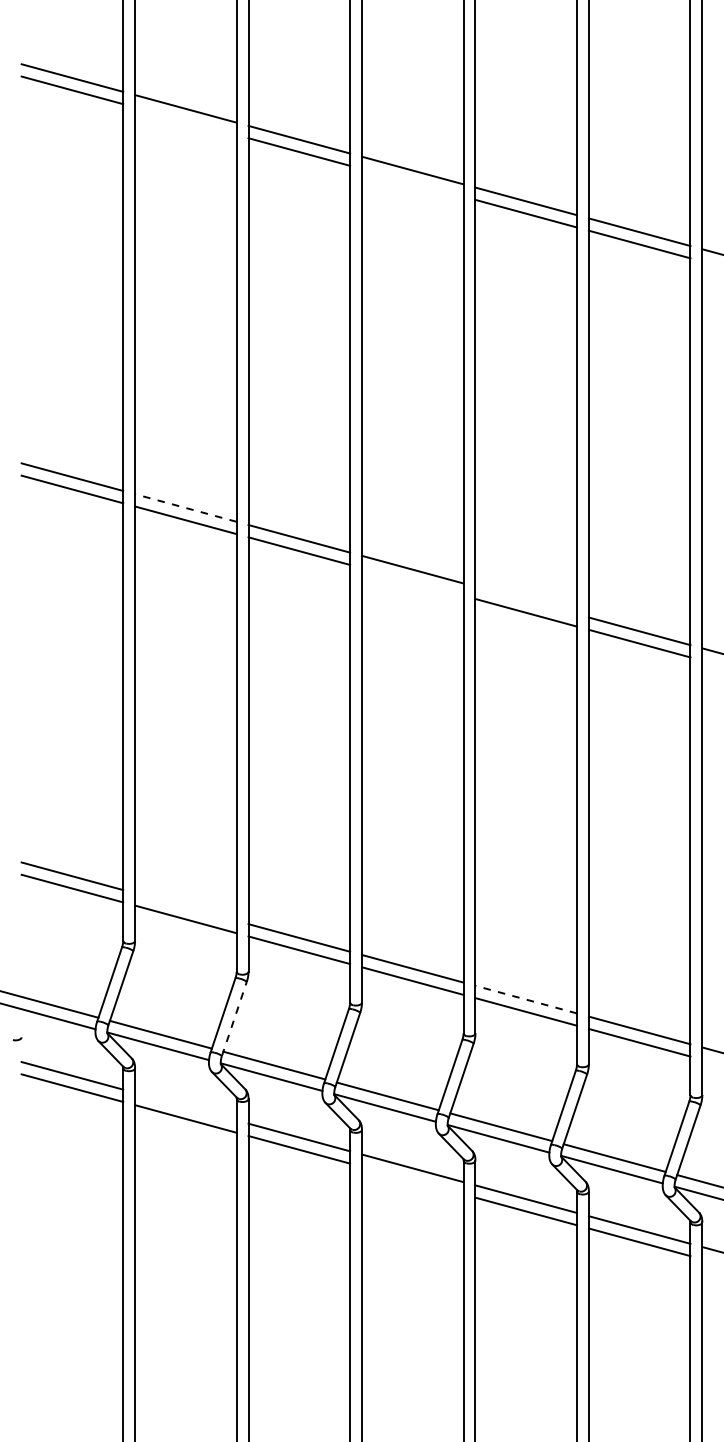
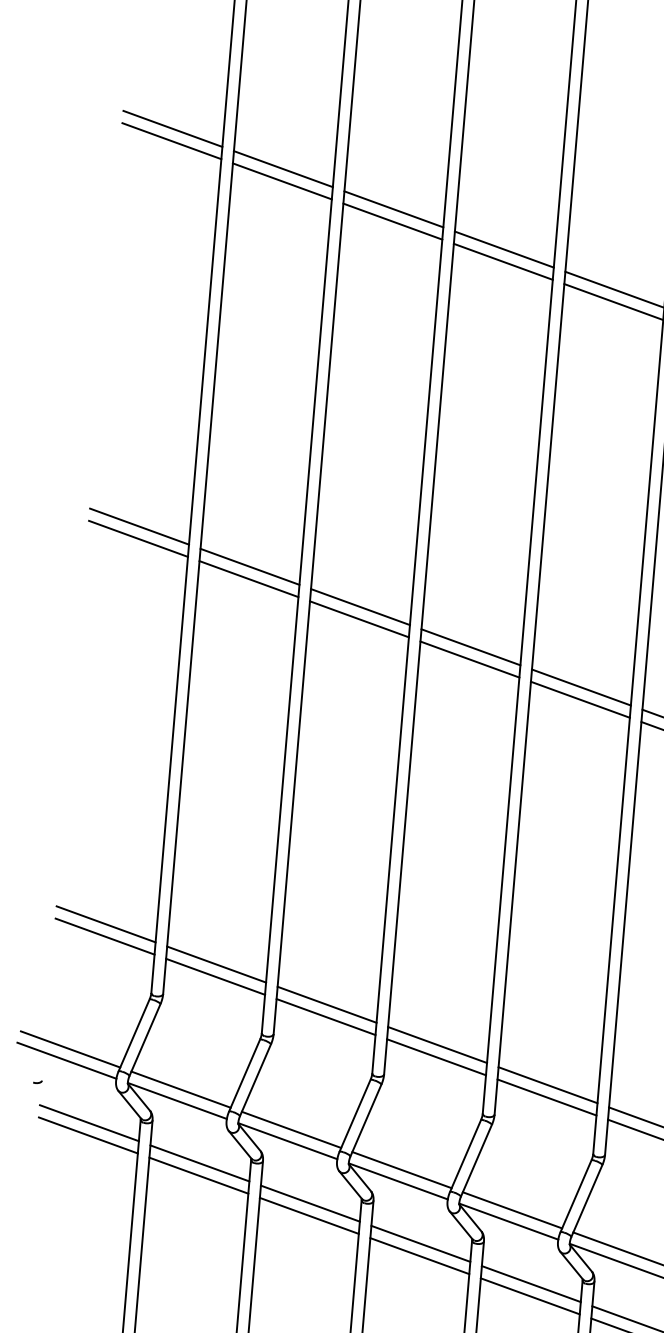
line: (185, 121) -> (281, 181), added
line: (412, 182) -> (503, 261), added
line: (185, 508) -> (249, 567), dashed -> solid
line: (412, 581) -> (469, 659), added
line: (526, 600) -> (581, 687), added
line: (185, 906) -> (216, 963), added
line: (526, 999) -> (548, 1085), dashed -> solid
line: (234, 1018) -> (255, 1079), dashed -> solid
line: (185, 1106) -> (199, 1163), added
line: (412, 1180) -> (419, 1255), added

